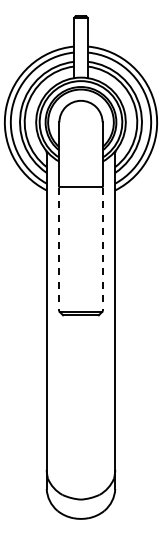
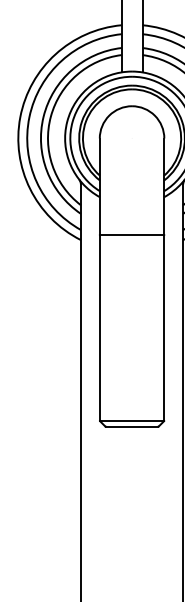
line: (59, 249) -> (99, 328), dashed -> solid
line: (102, 249) -> (164, 328), dashed -> solid

